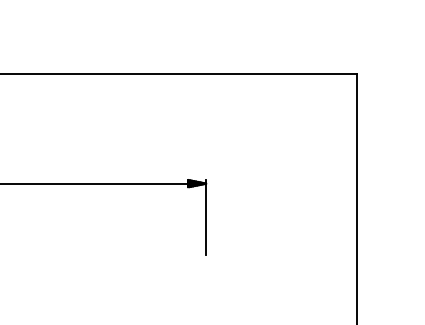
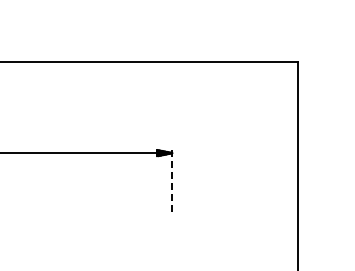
line: (206, 217) -> (172, 181), solid -> dashed

